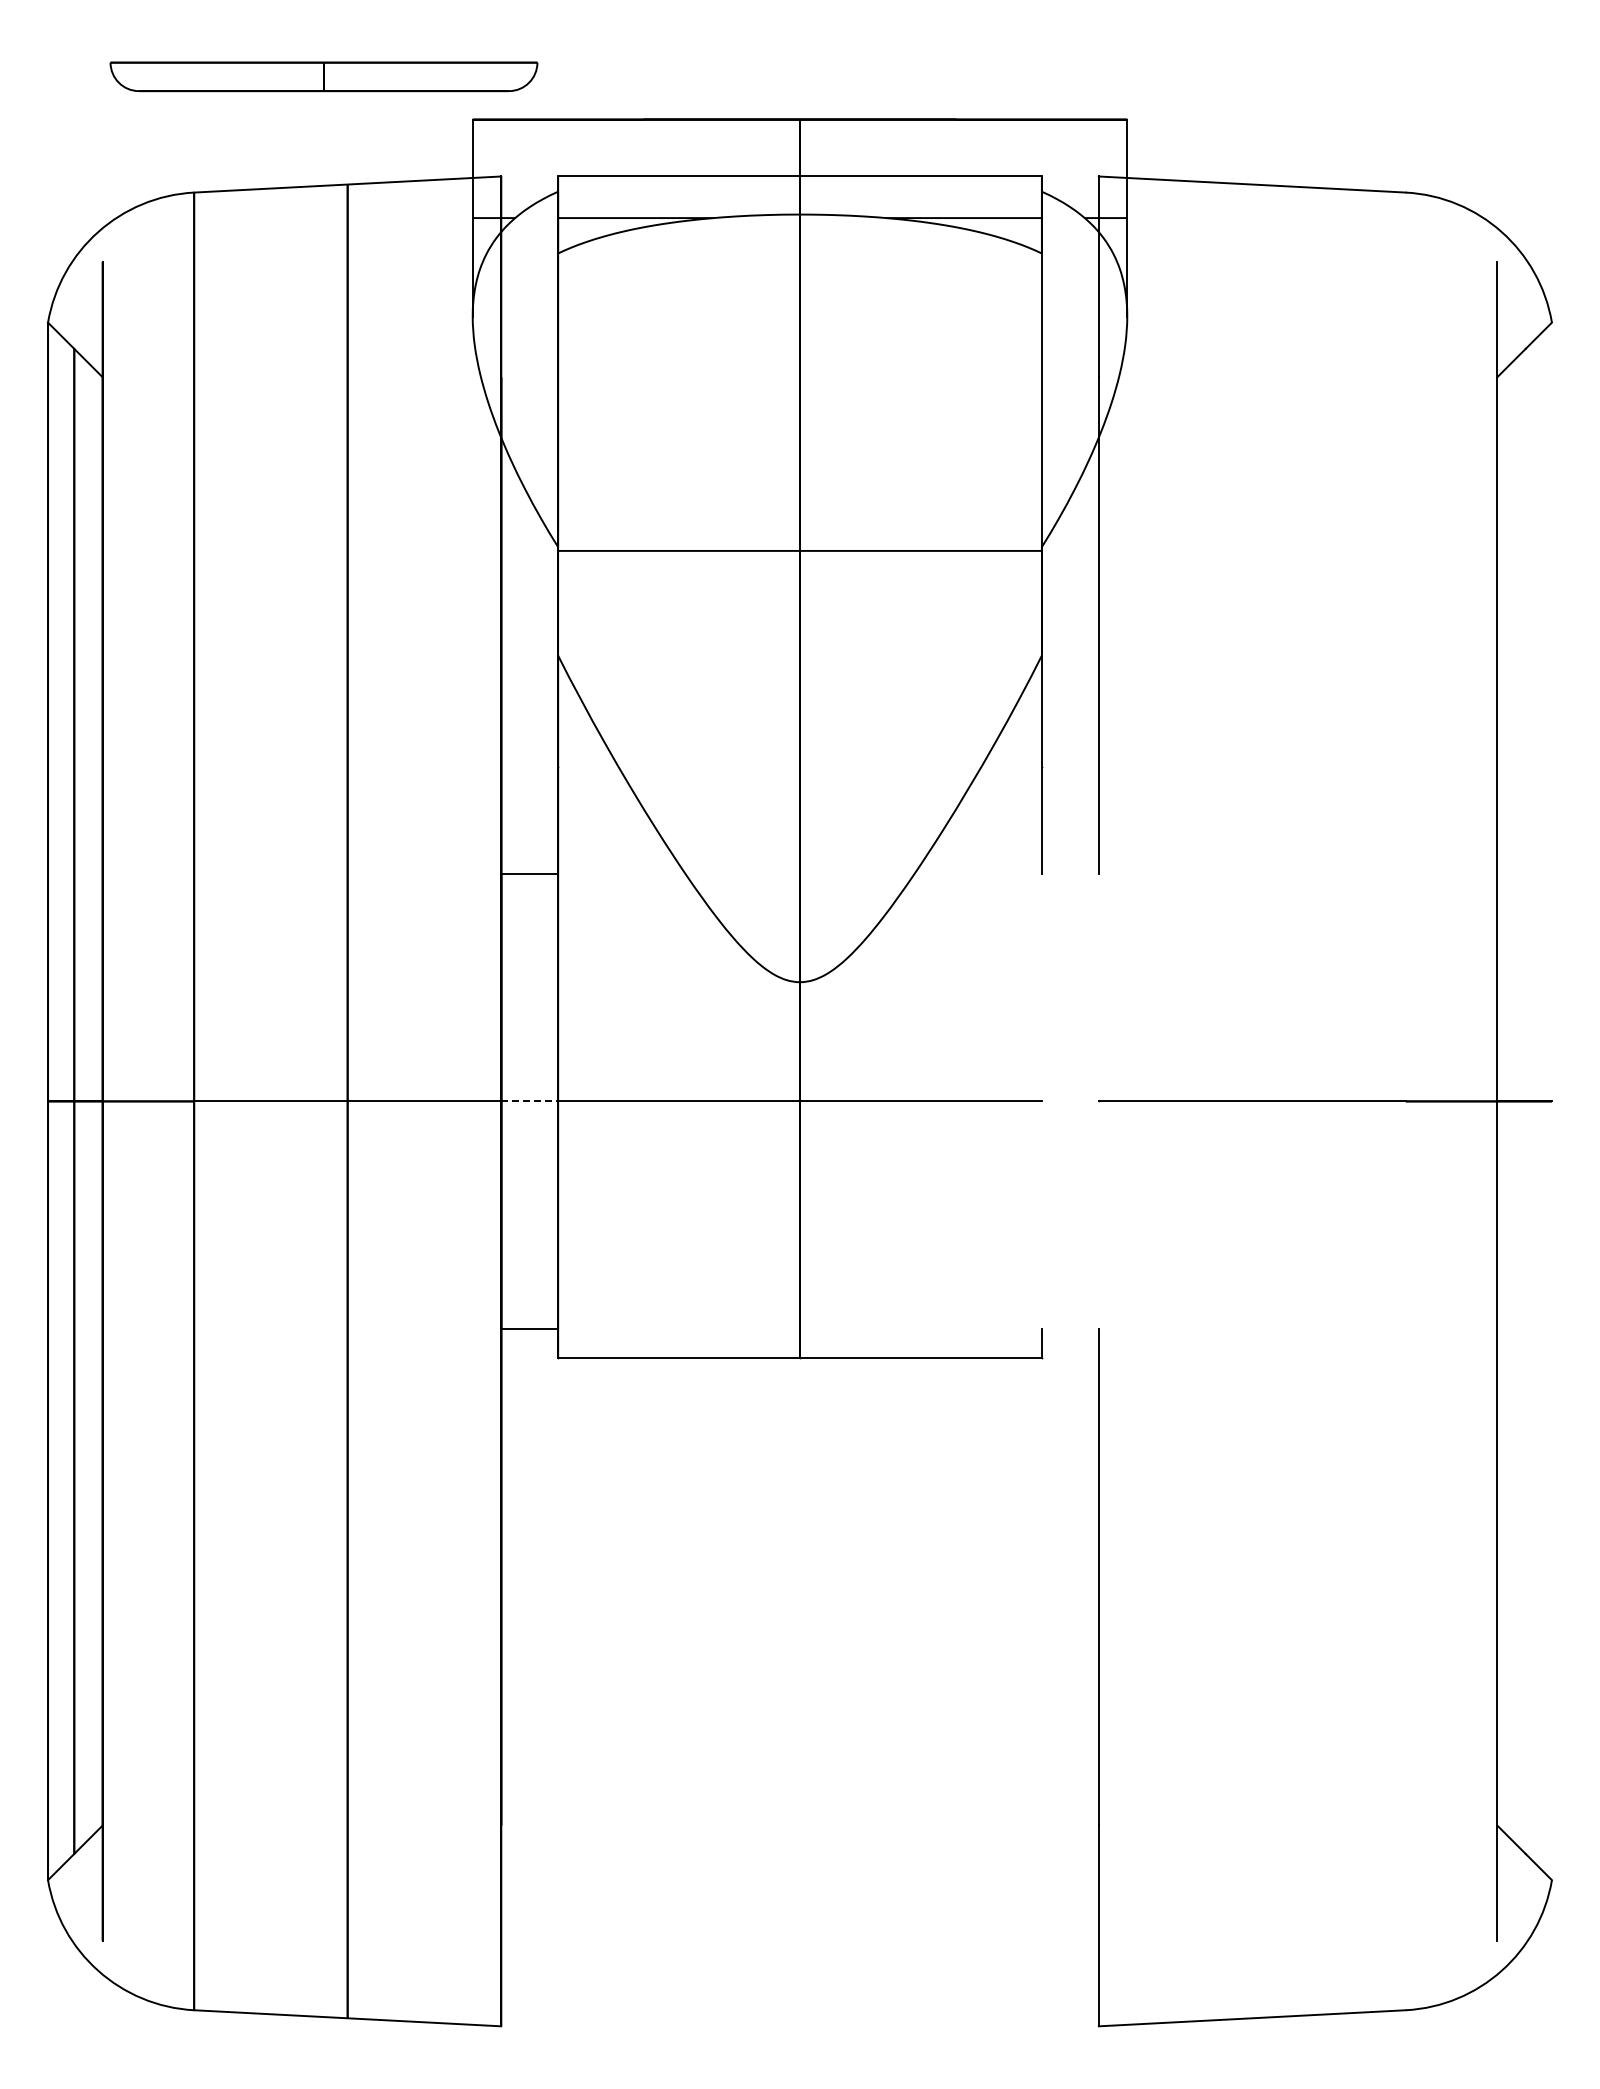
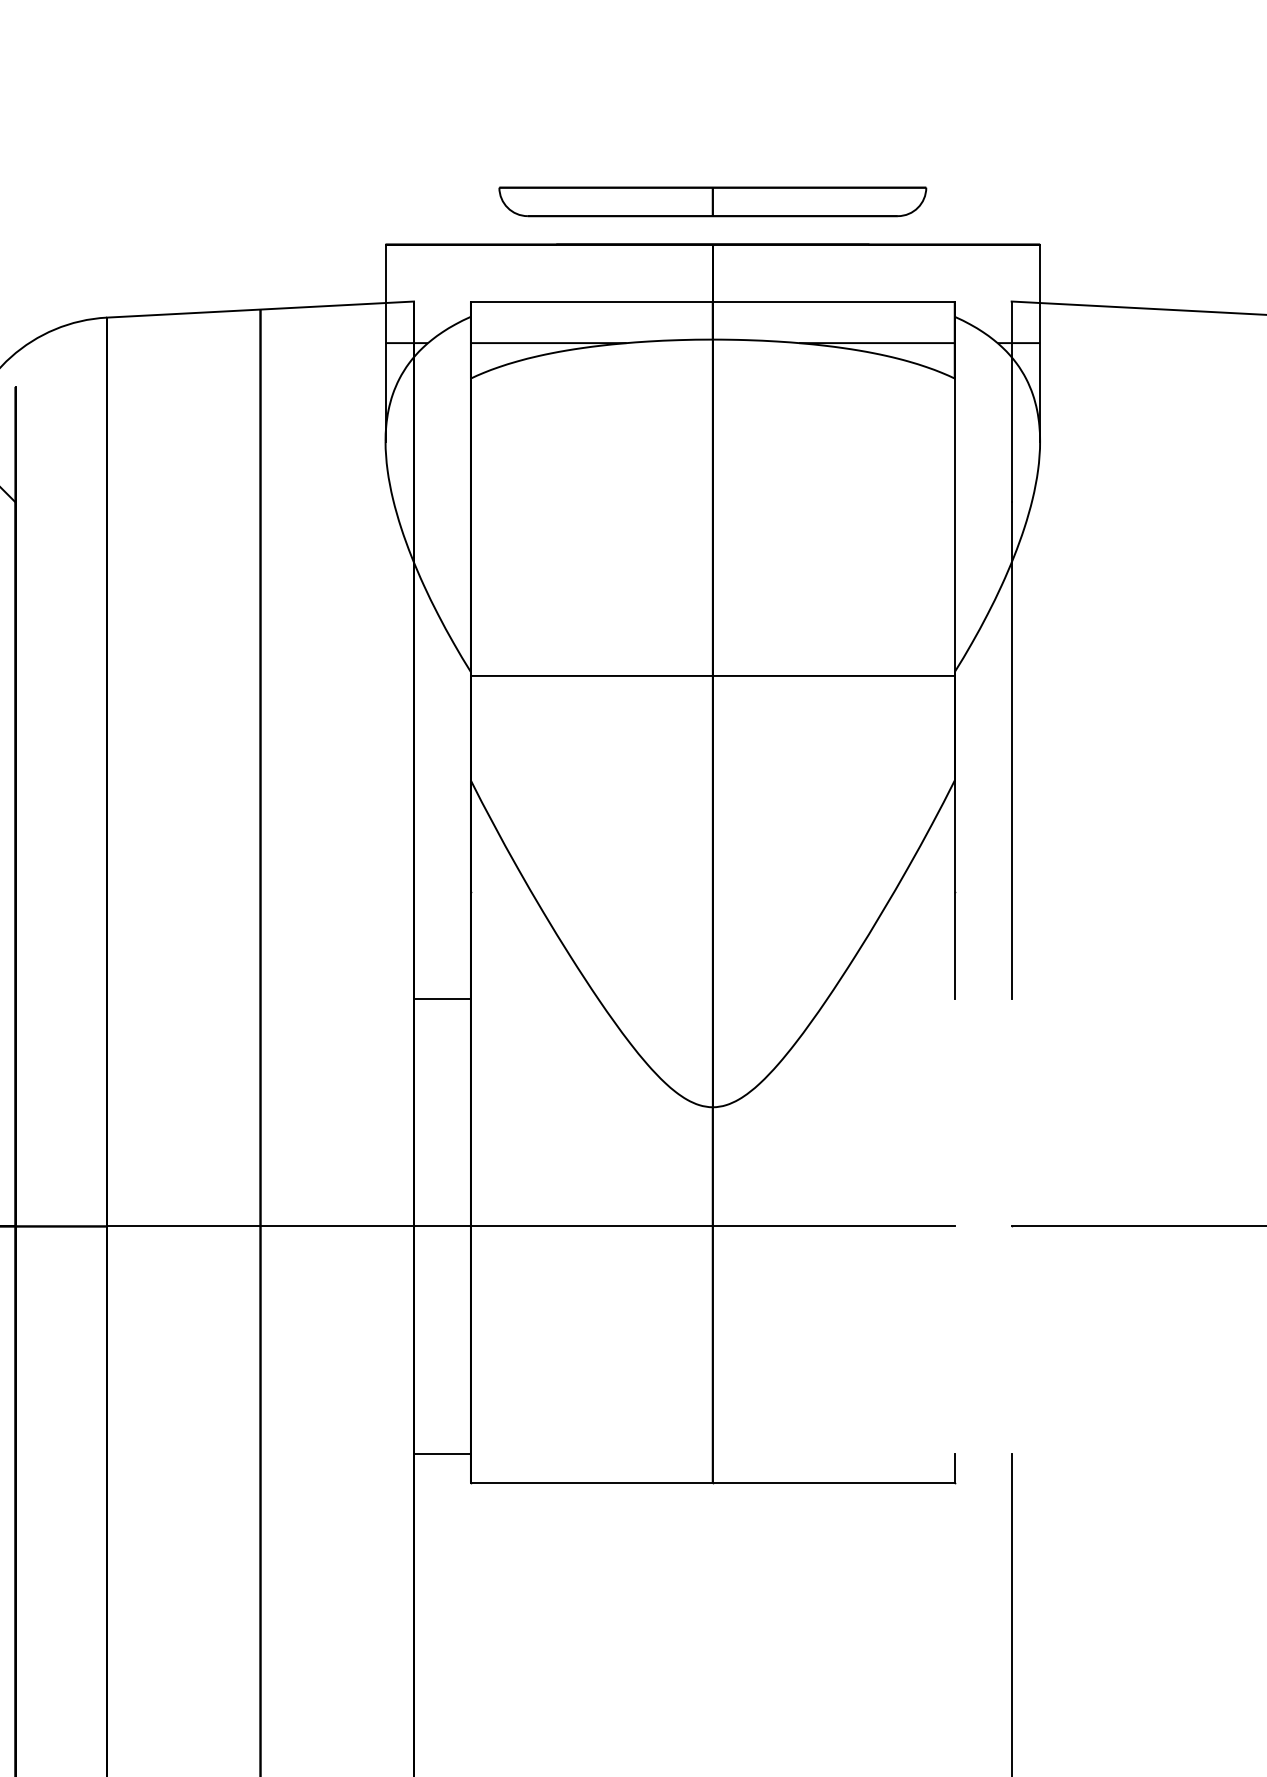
part: (323, 76) -> (712, 201), moved
line: (530, 1101) -> (443, 1226), dashed -> solid

